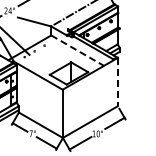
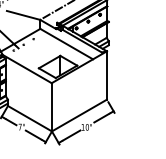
line: (78, 51) -> (67, 44), dashed -> solid
line: (117, 82) -> (106, 75), dashed -> solid

